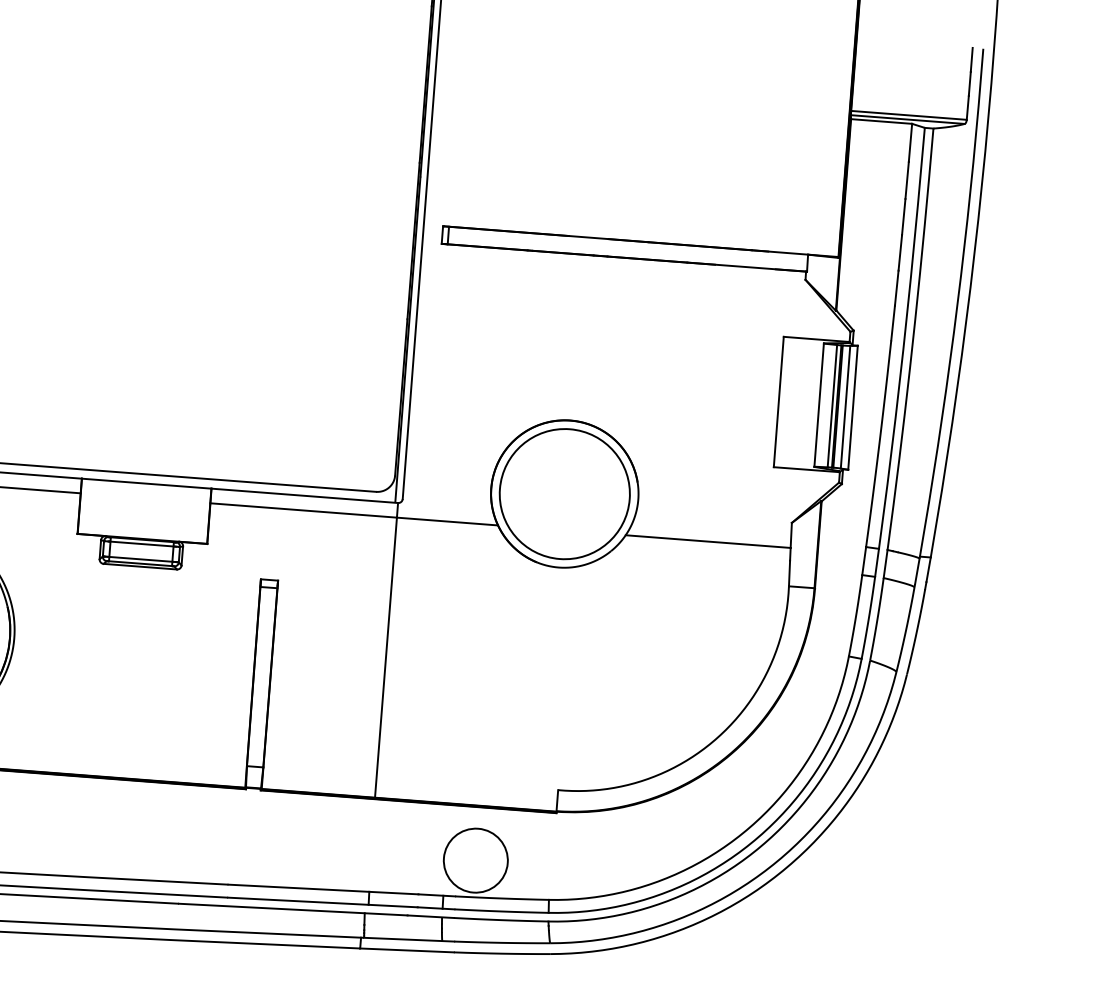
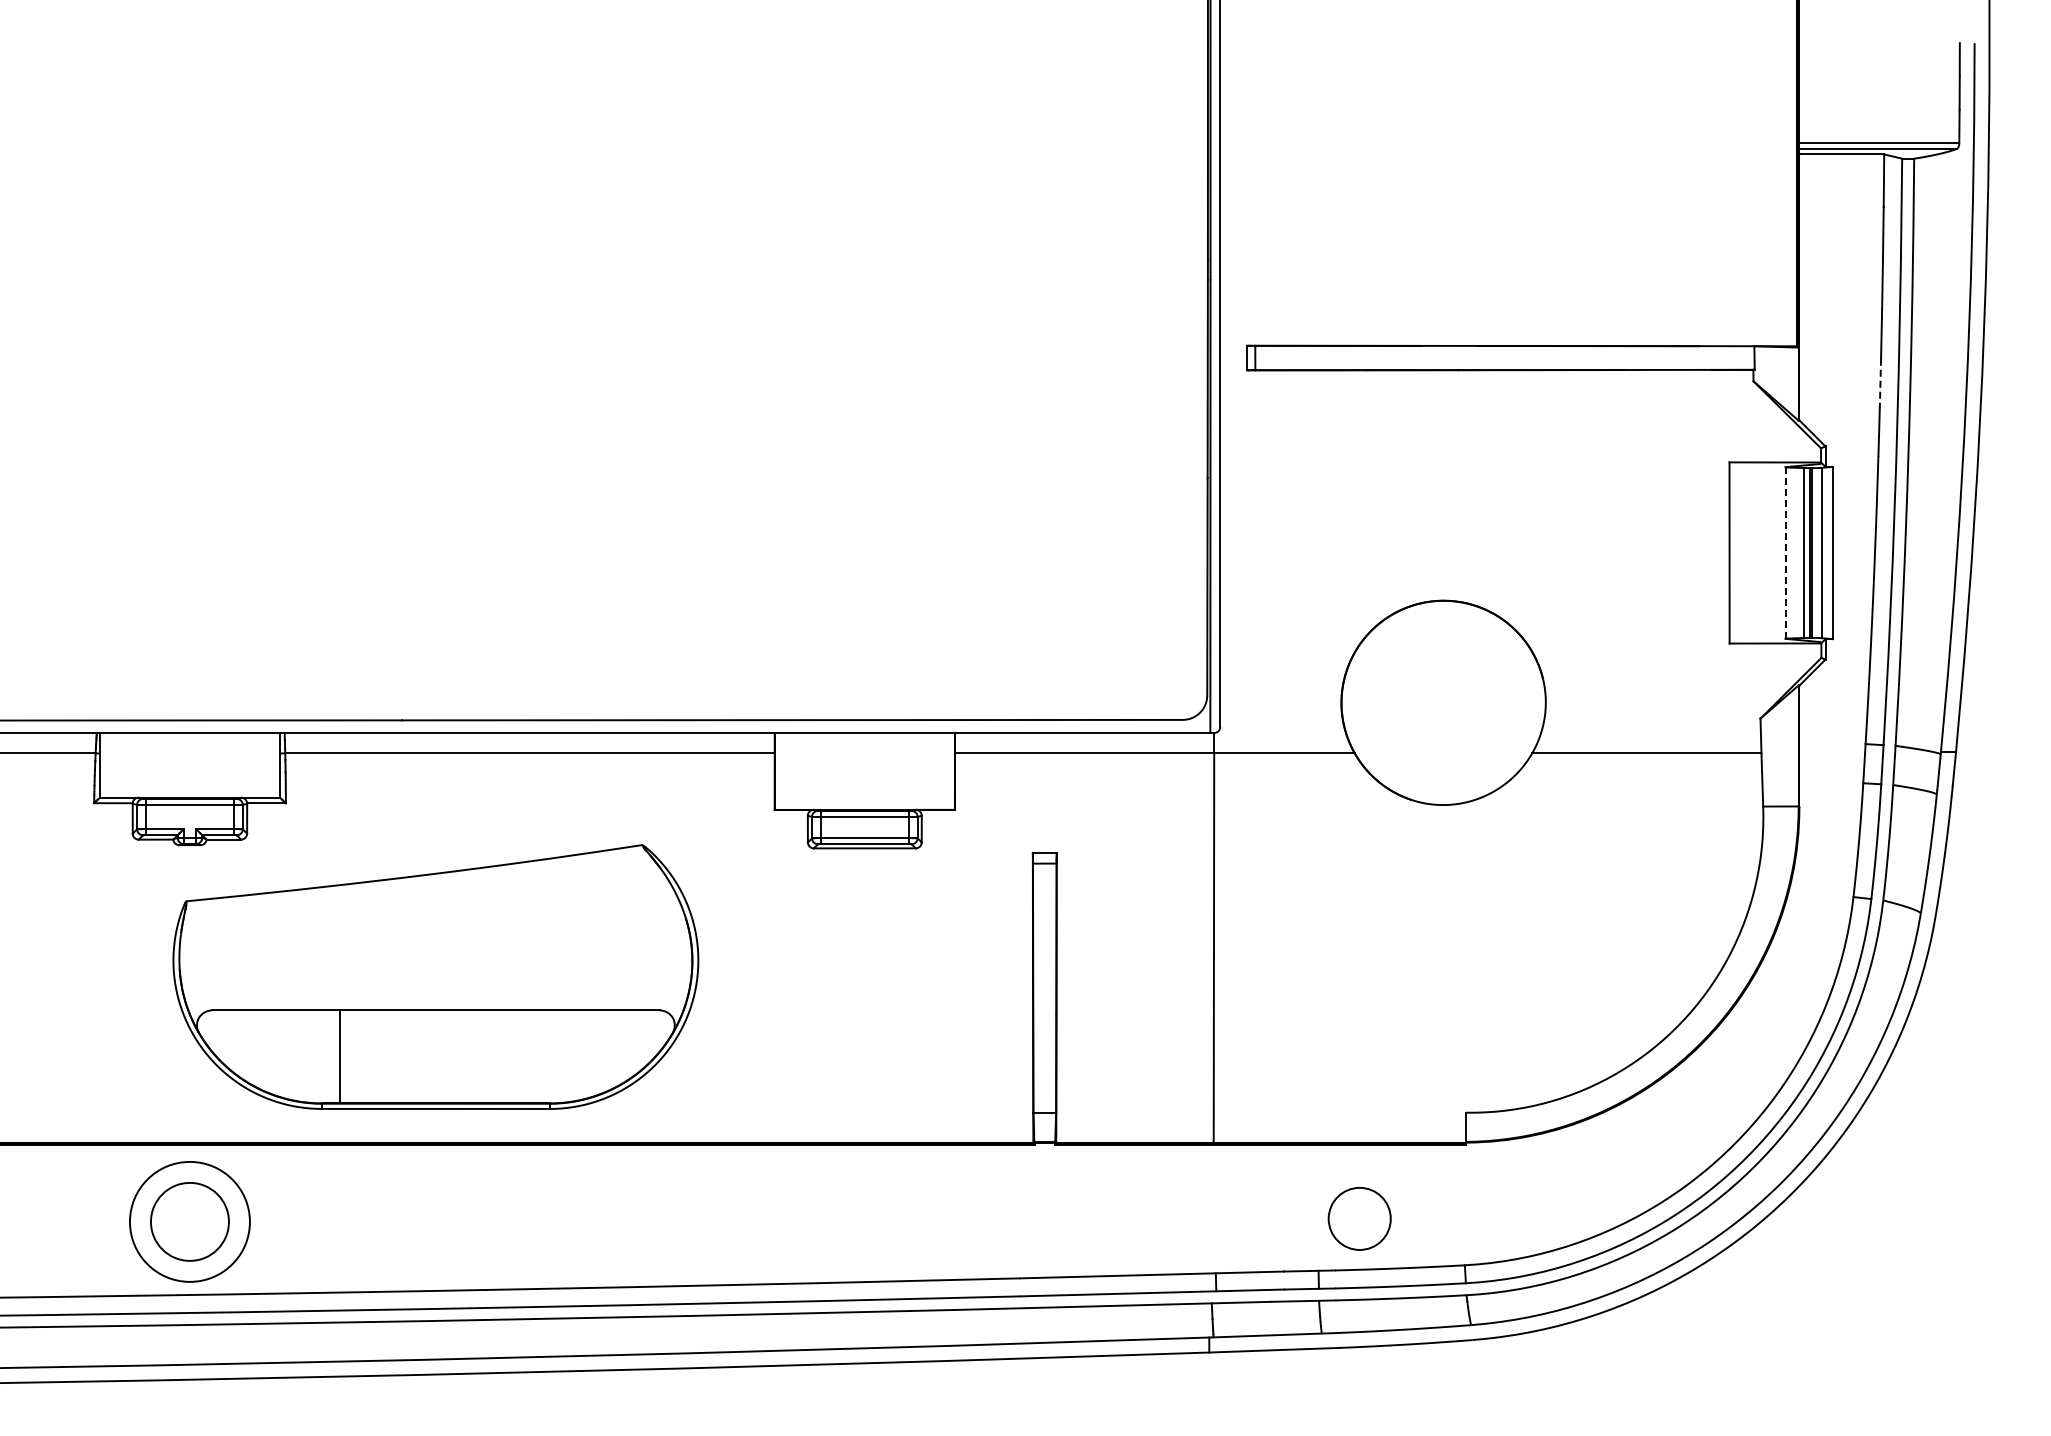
line: (896, 288) -> (1880, 383), solid -> dashed
line: (819, 405) -> (1785, 553), solid -> dashed
circle: (564, 493) -> (1443, 702), removed
circle: (475, 860) -> (1359, 1218), size x0.7

